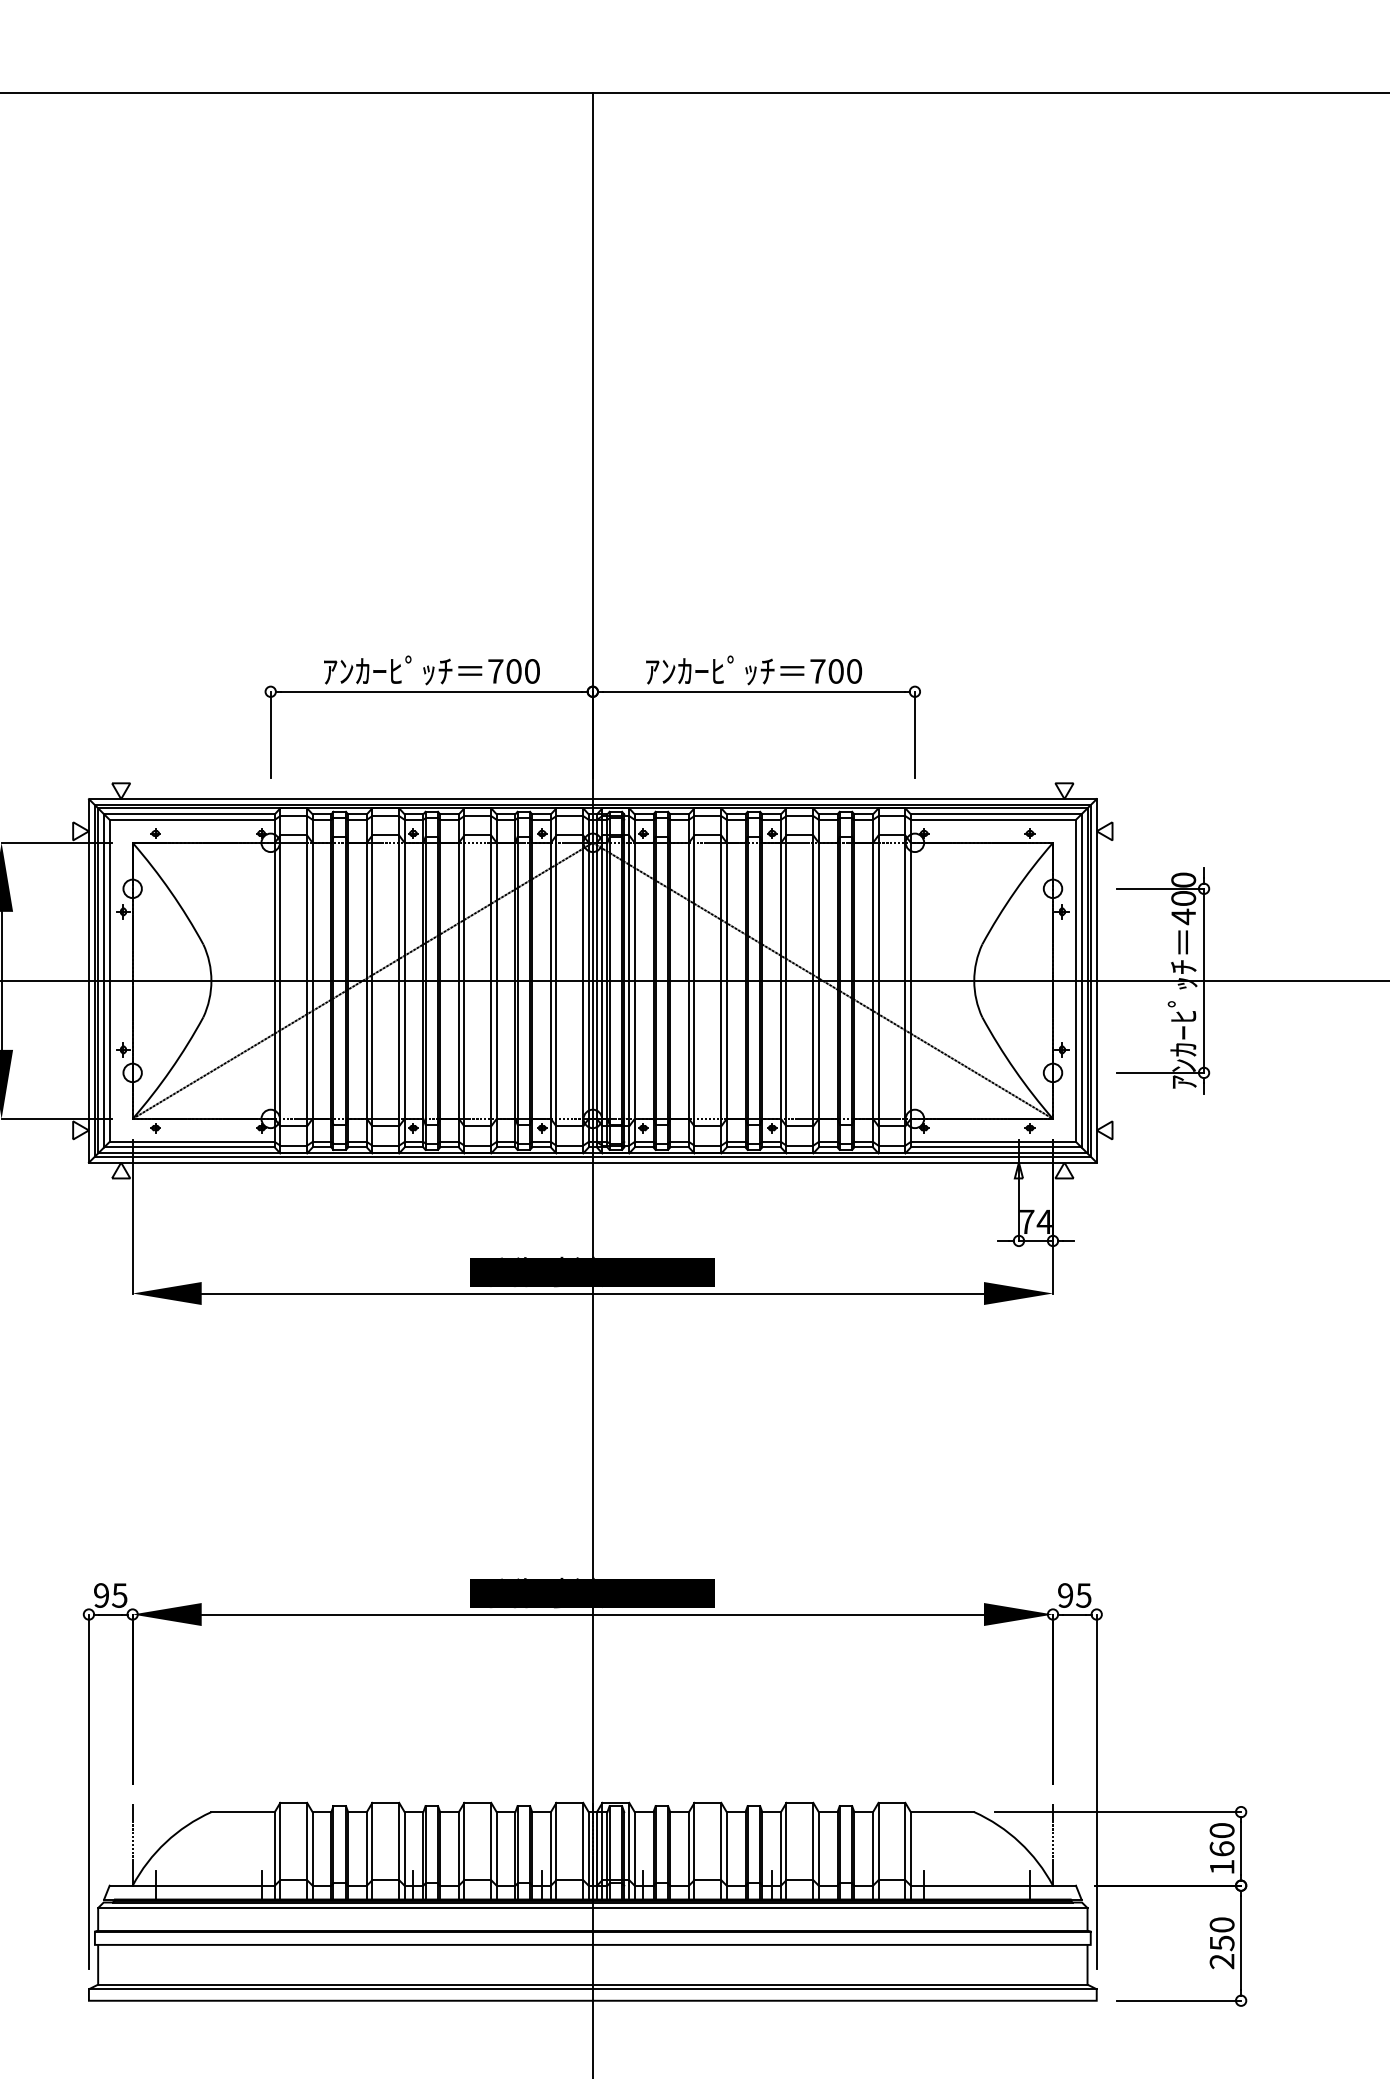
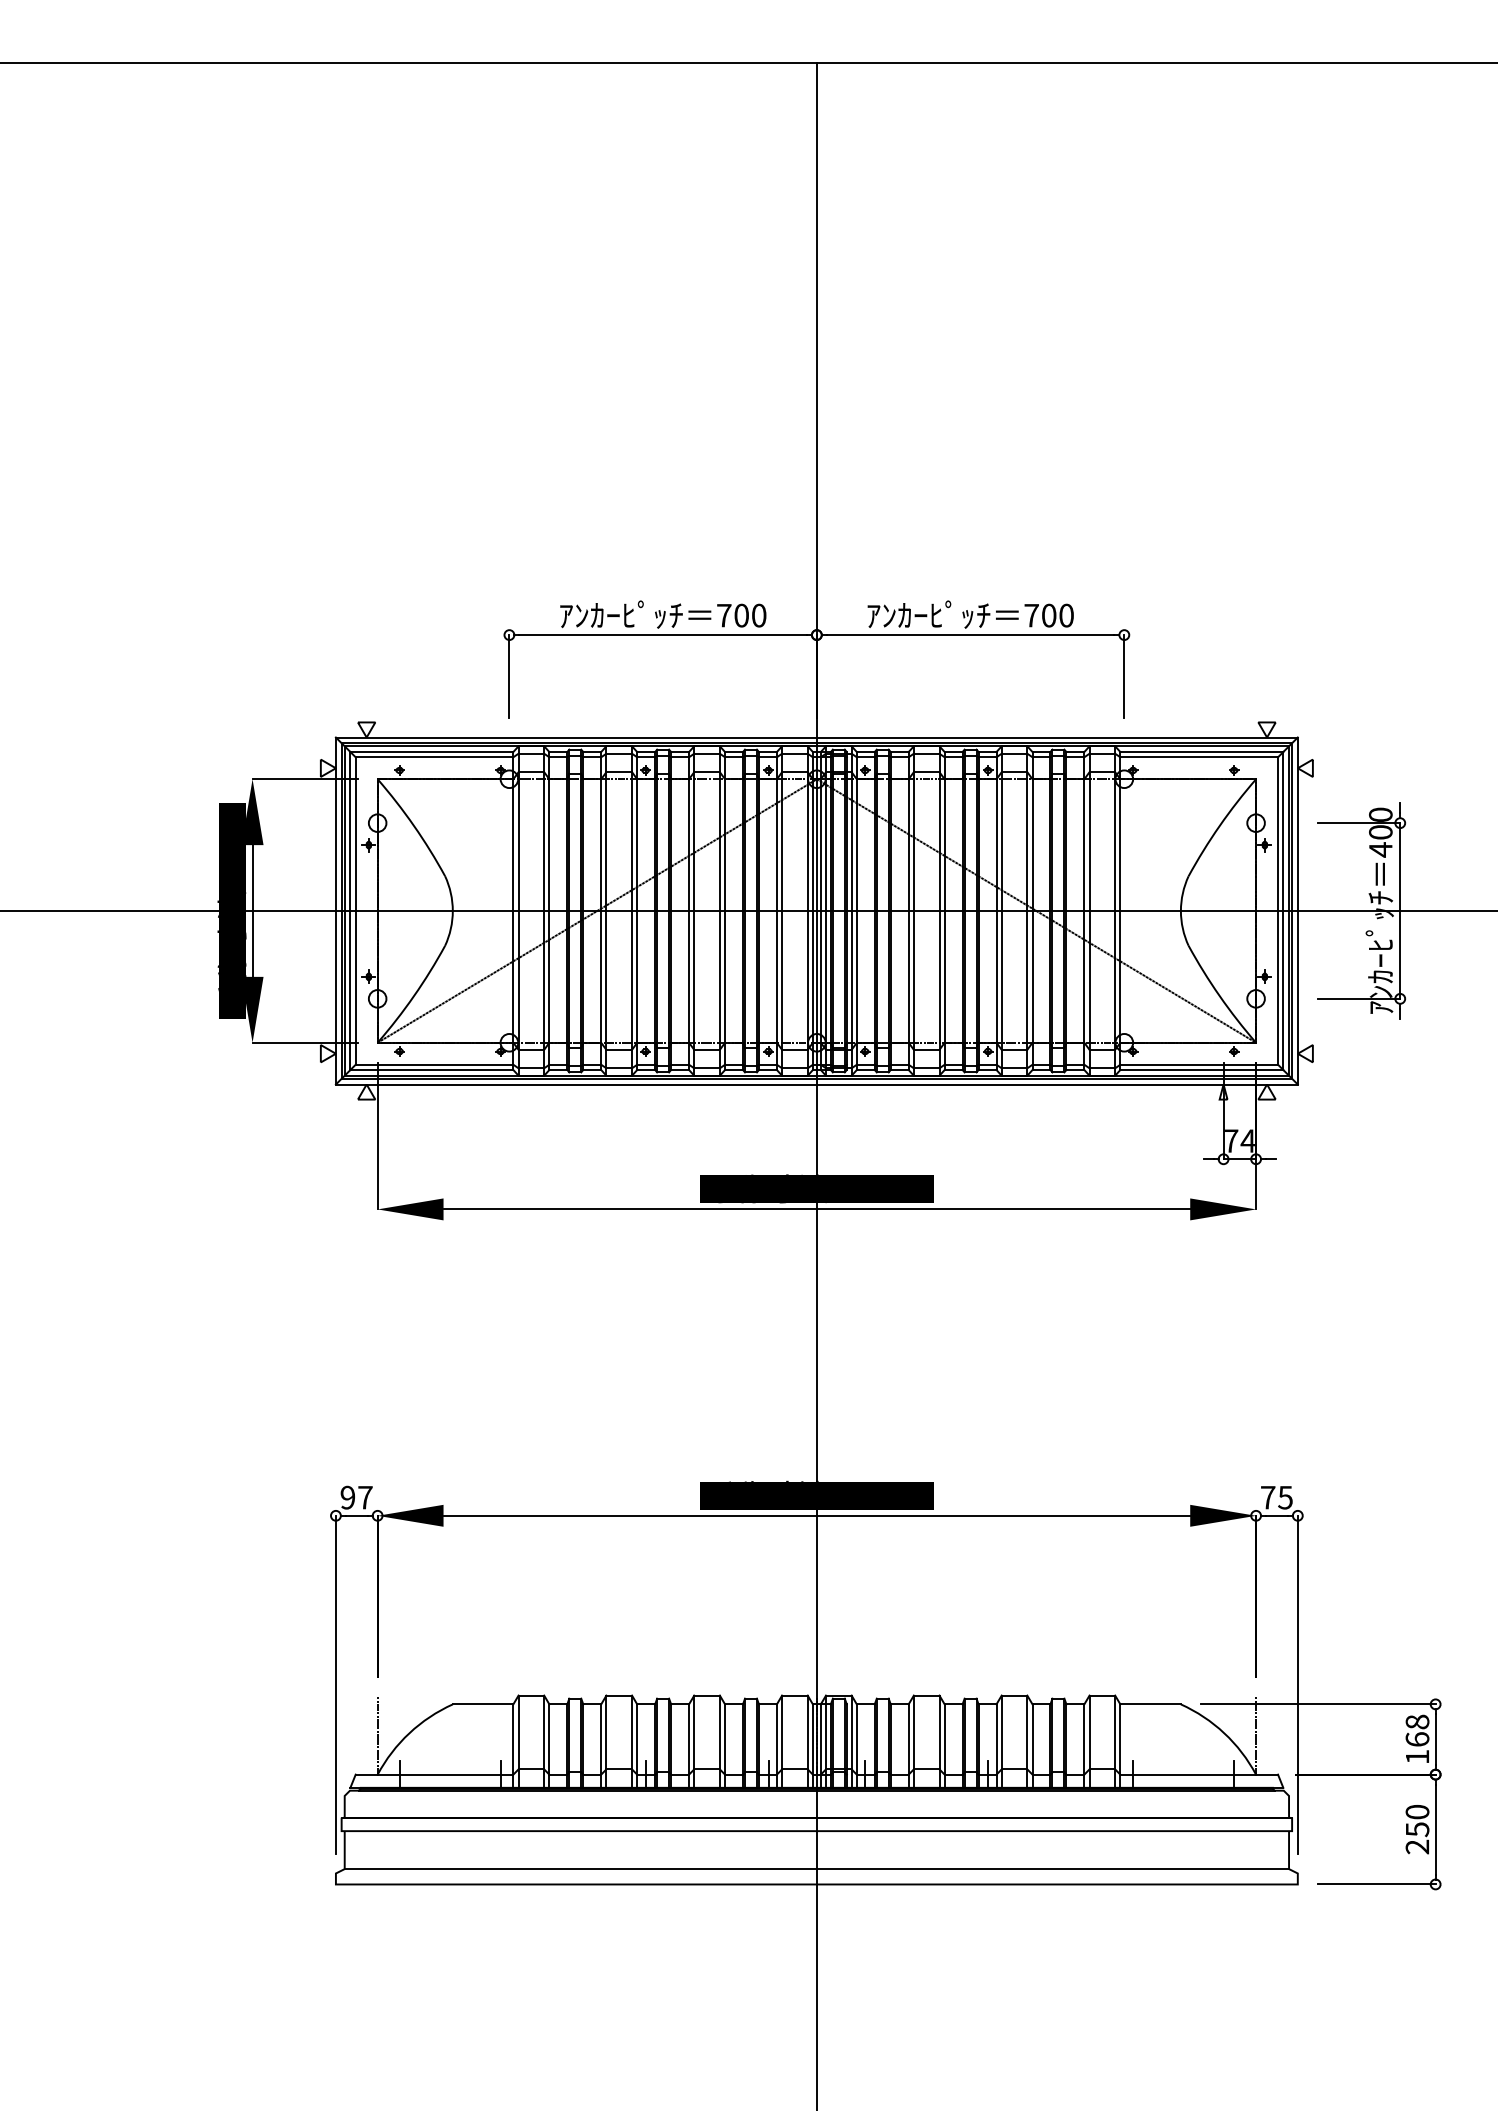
text: (118, 1595) -> (364, 1497), 95 -> 97
text: (1066, 1595) -> (1268, 1497), 95 -> 75
text: (1222, 1830) -> (1417, 1721), 160 -> 168
line: (592, 1907) -> (816, 1795), removed
line: (592, 1989) -> (816, 1873), removed

